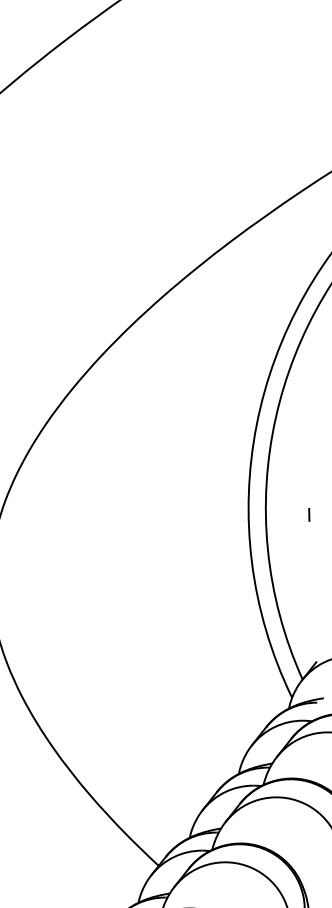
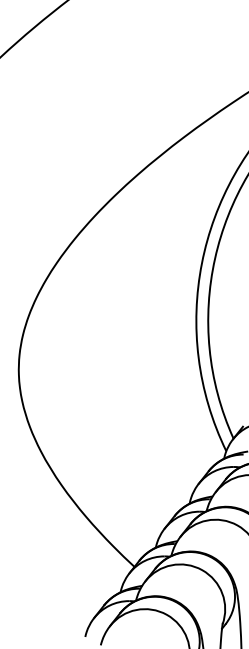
curve: (309, 513) -> (238, 324), removed

